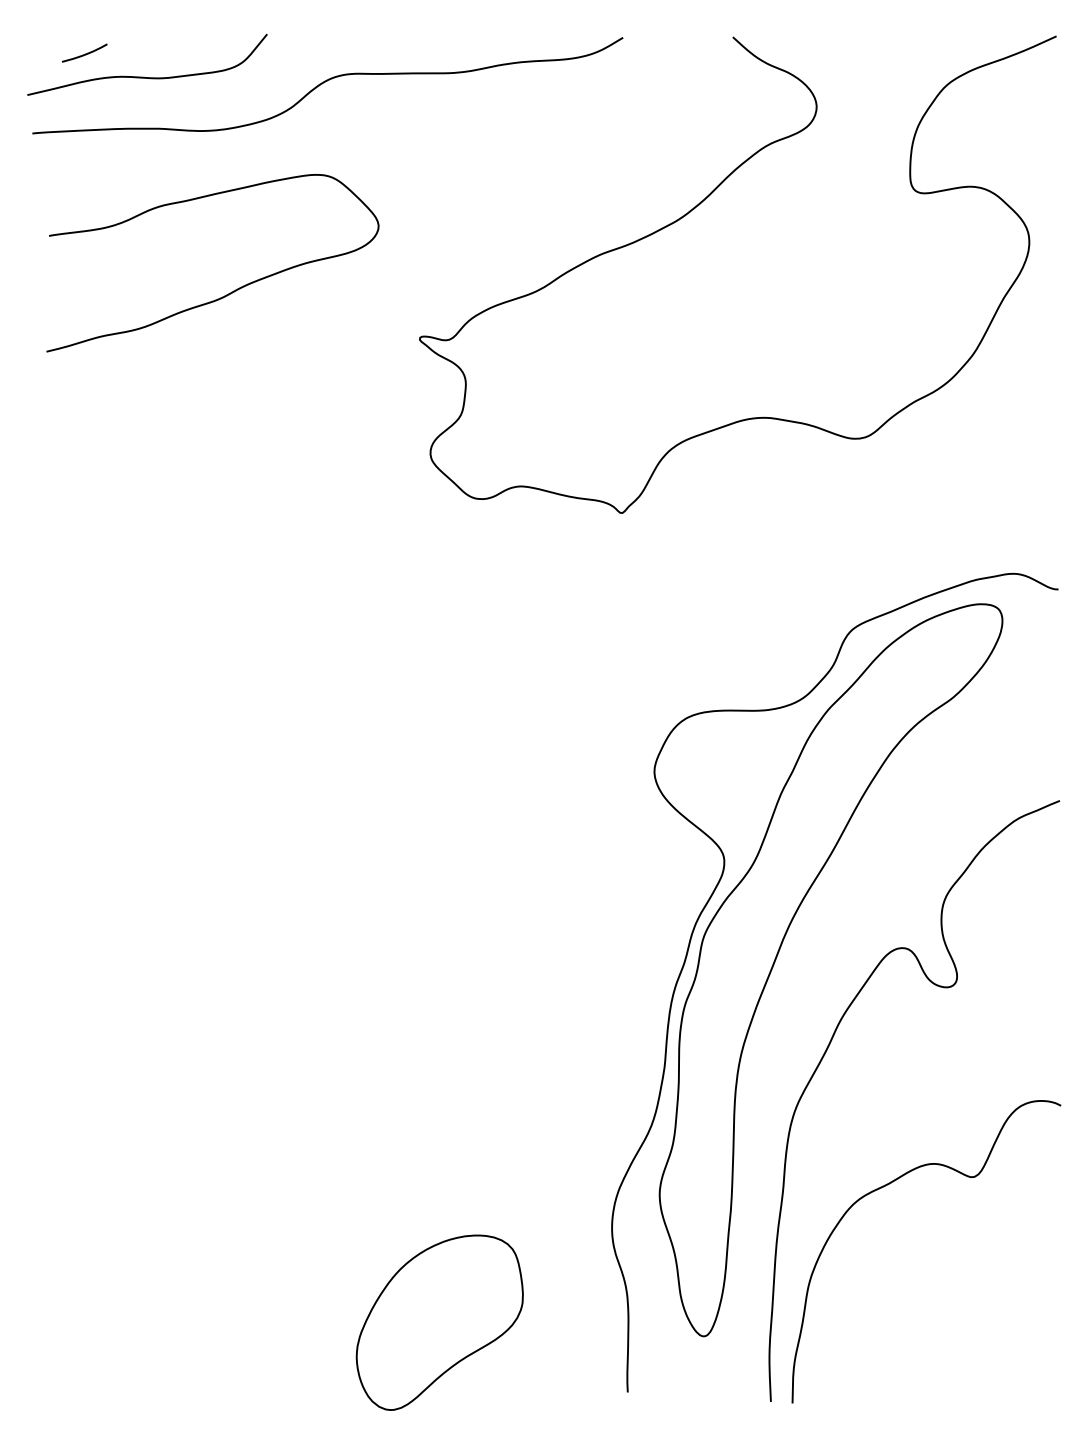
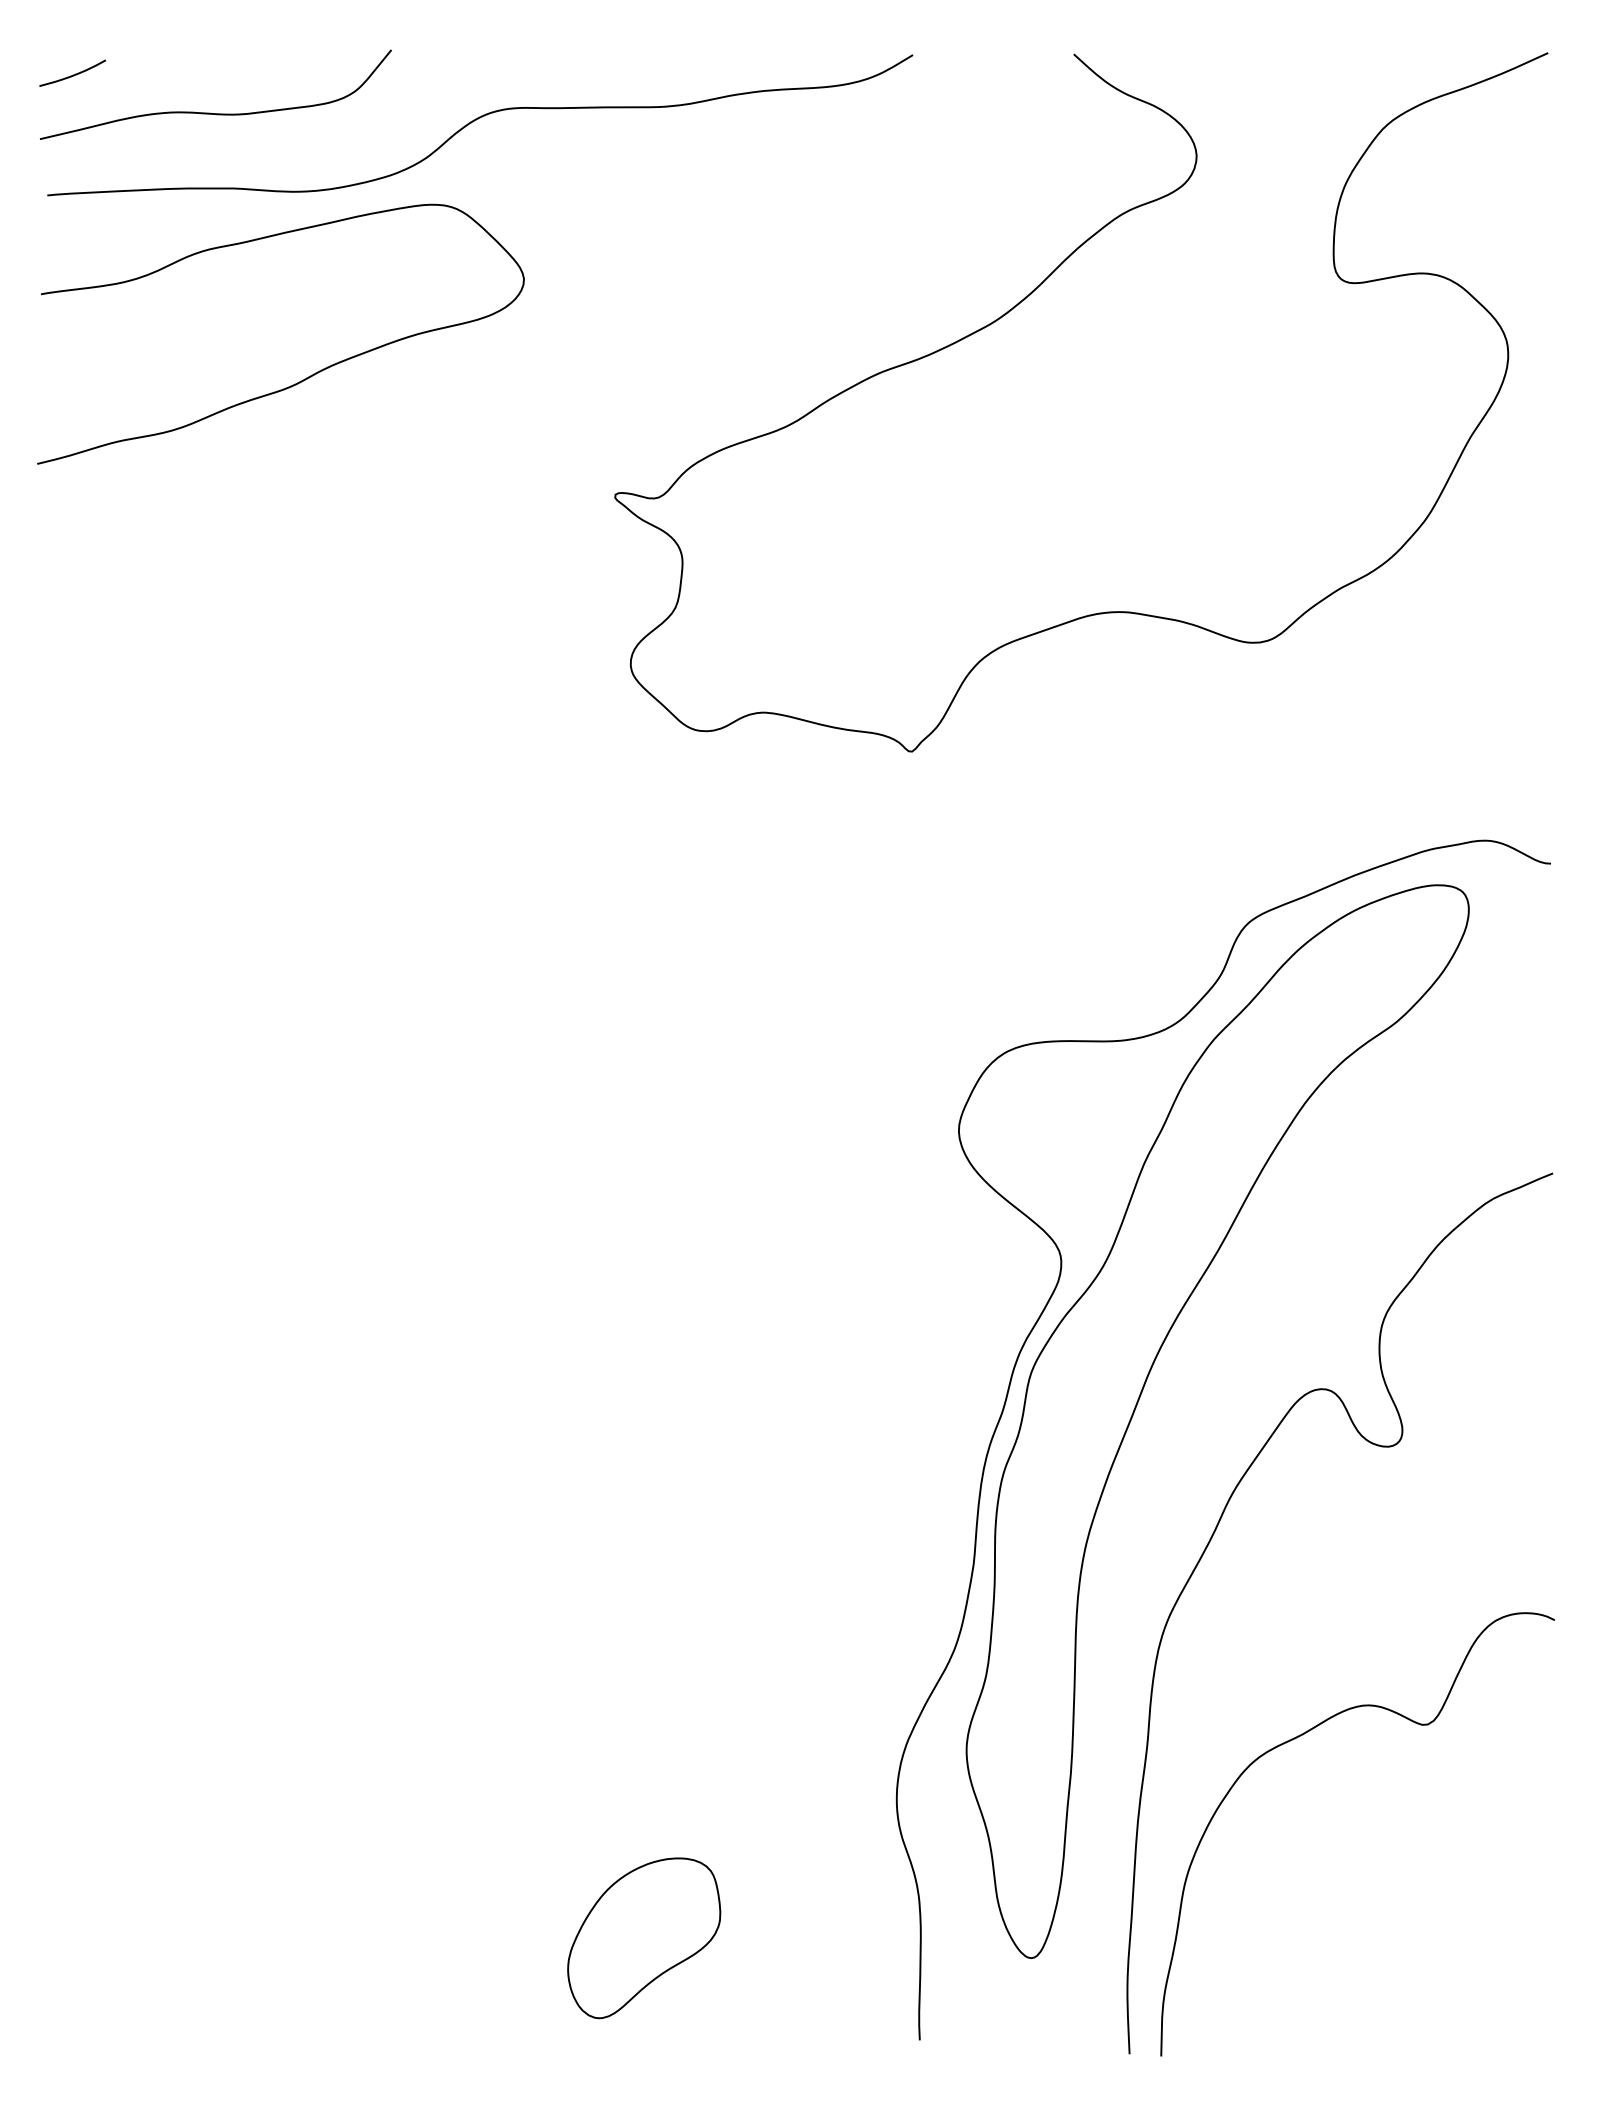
curve: (85, 53) -> (73, 73), moved
curve: (231, 291) -> (308, 375), moved
part: (439, 1322) -> (643, 1937), size x0.62

